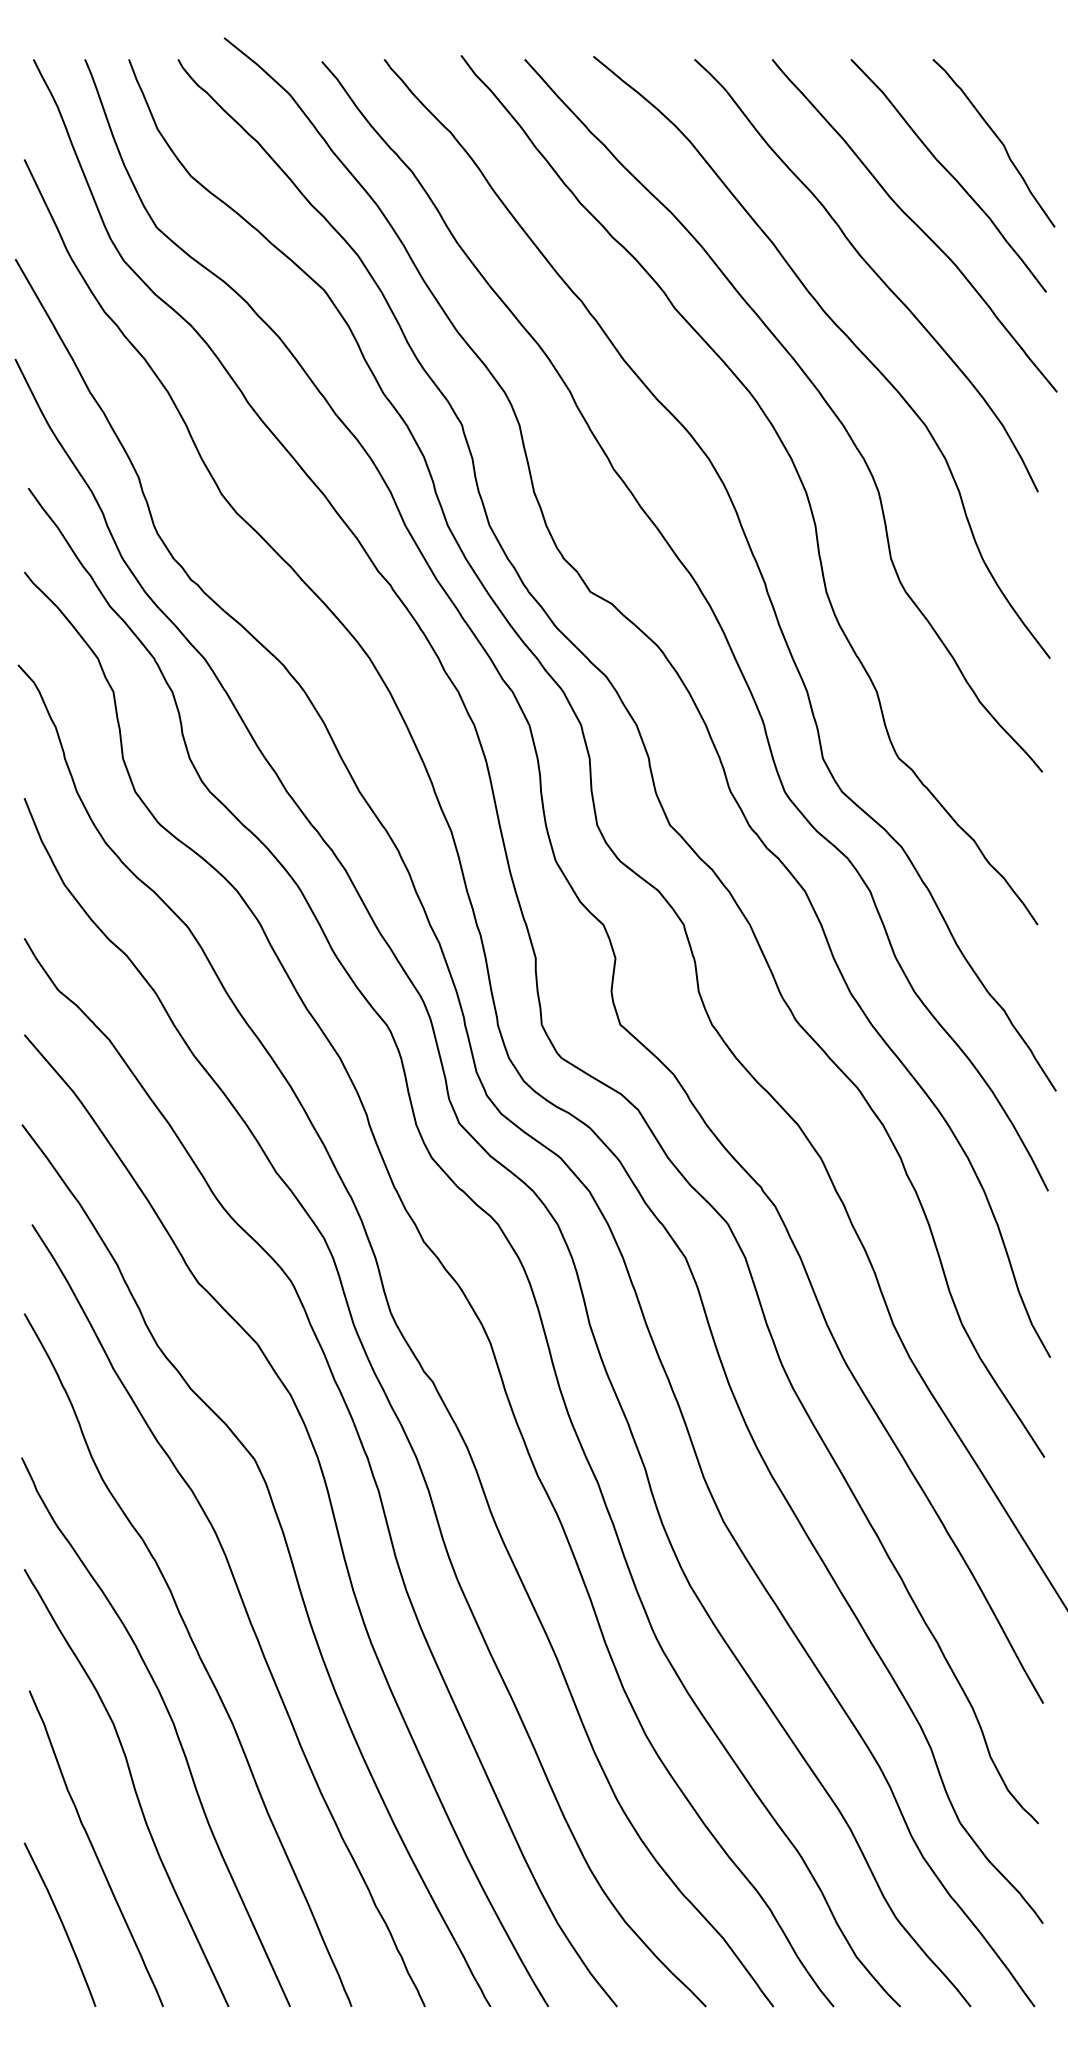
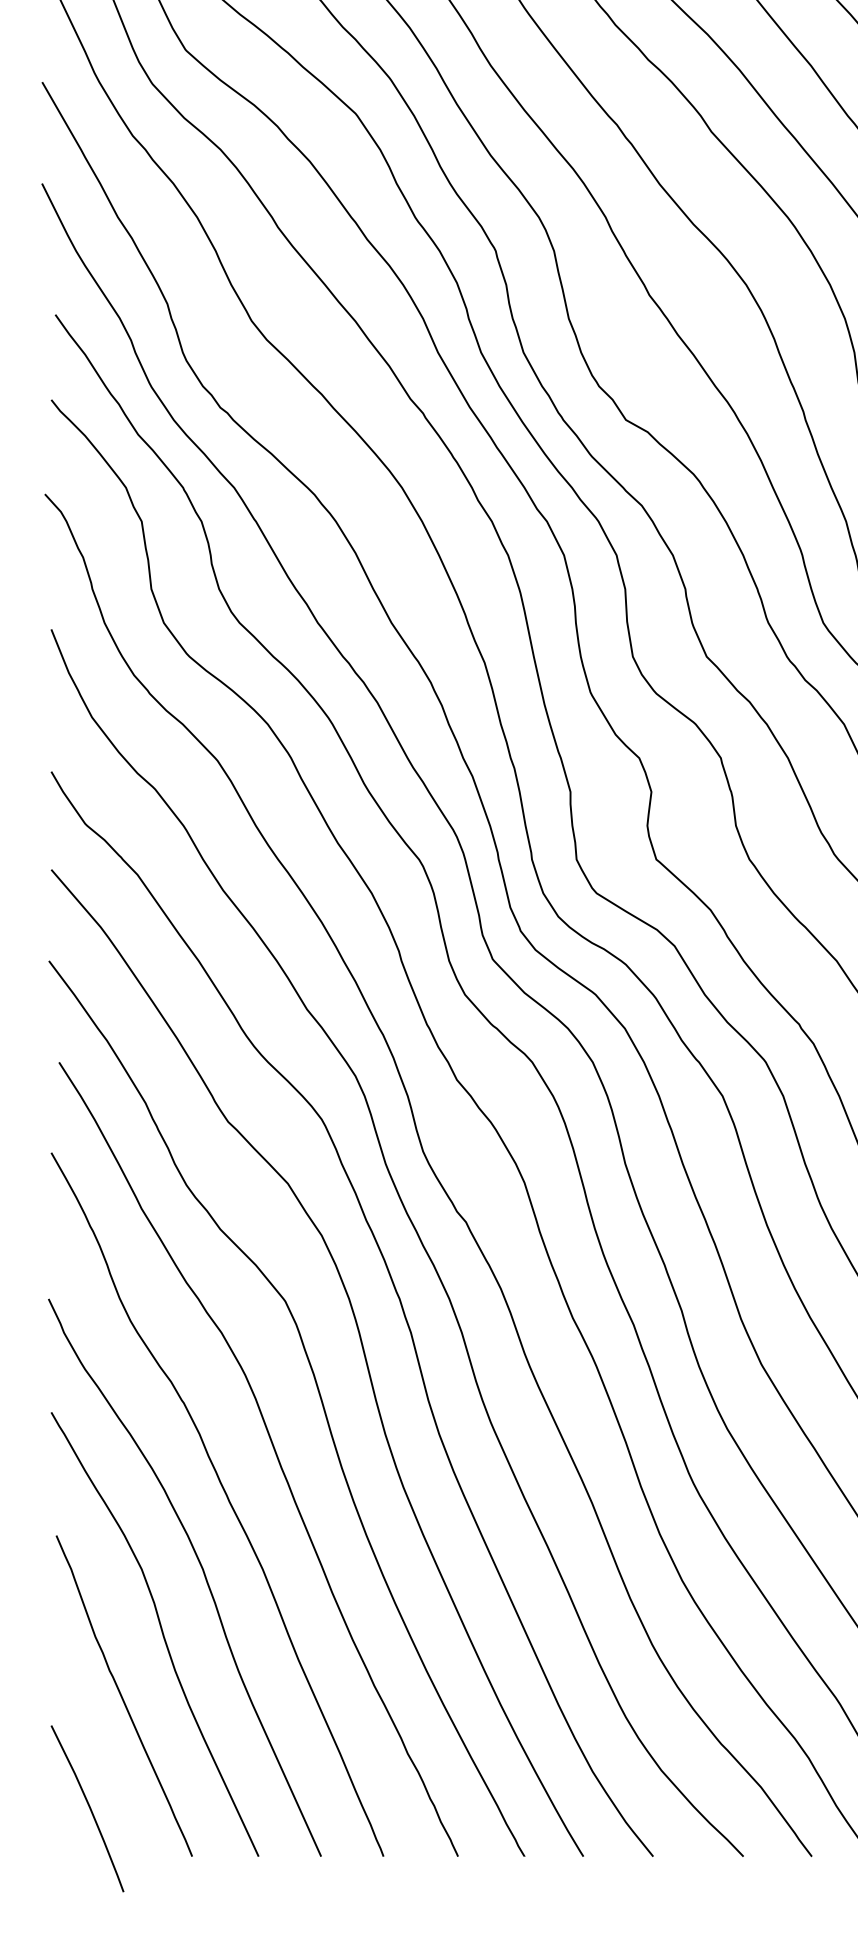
curve: (61, 1924) -> (88, 1808), moved

